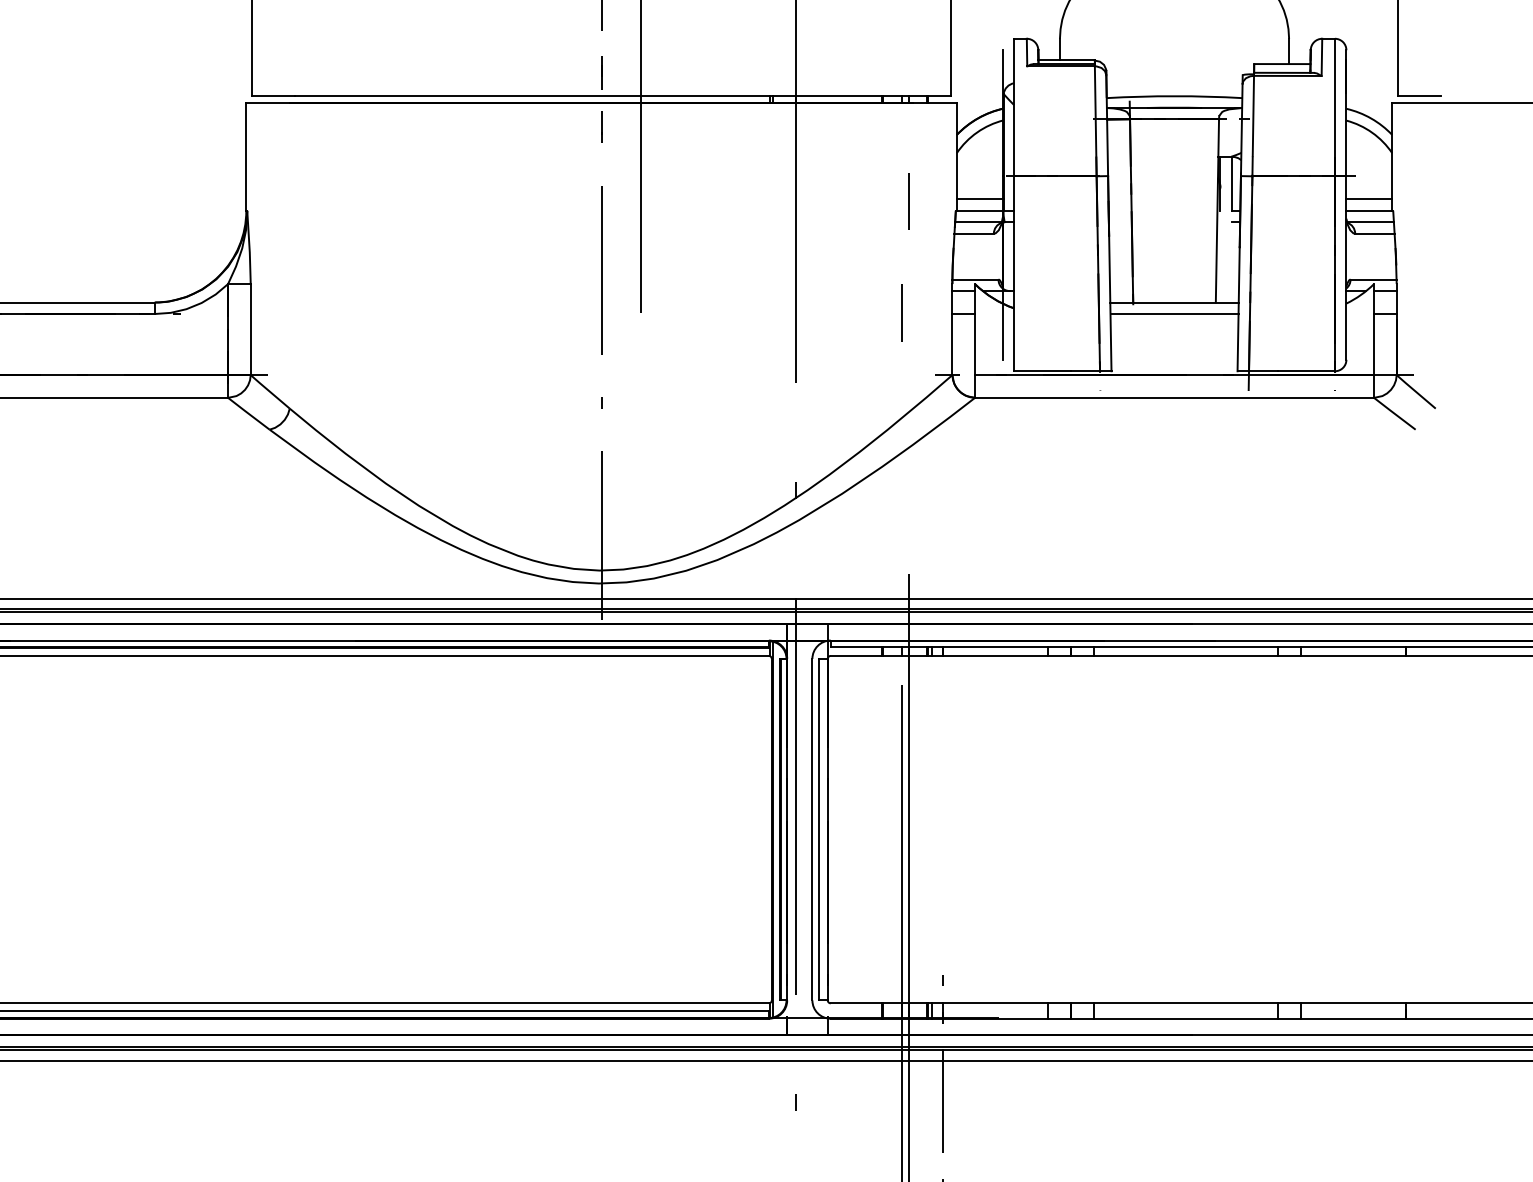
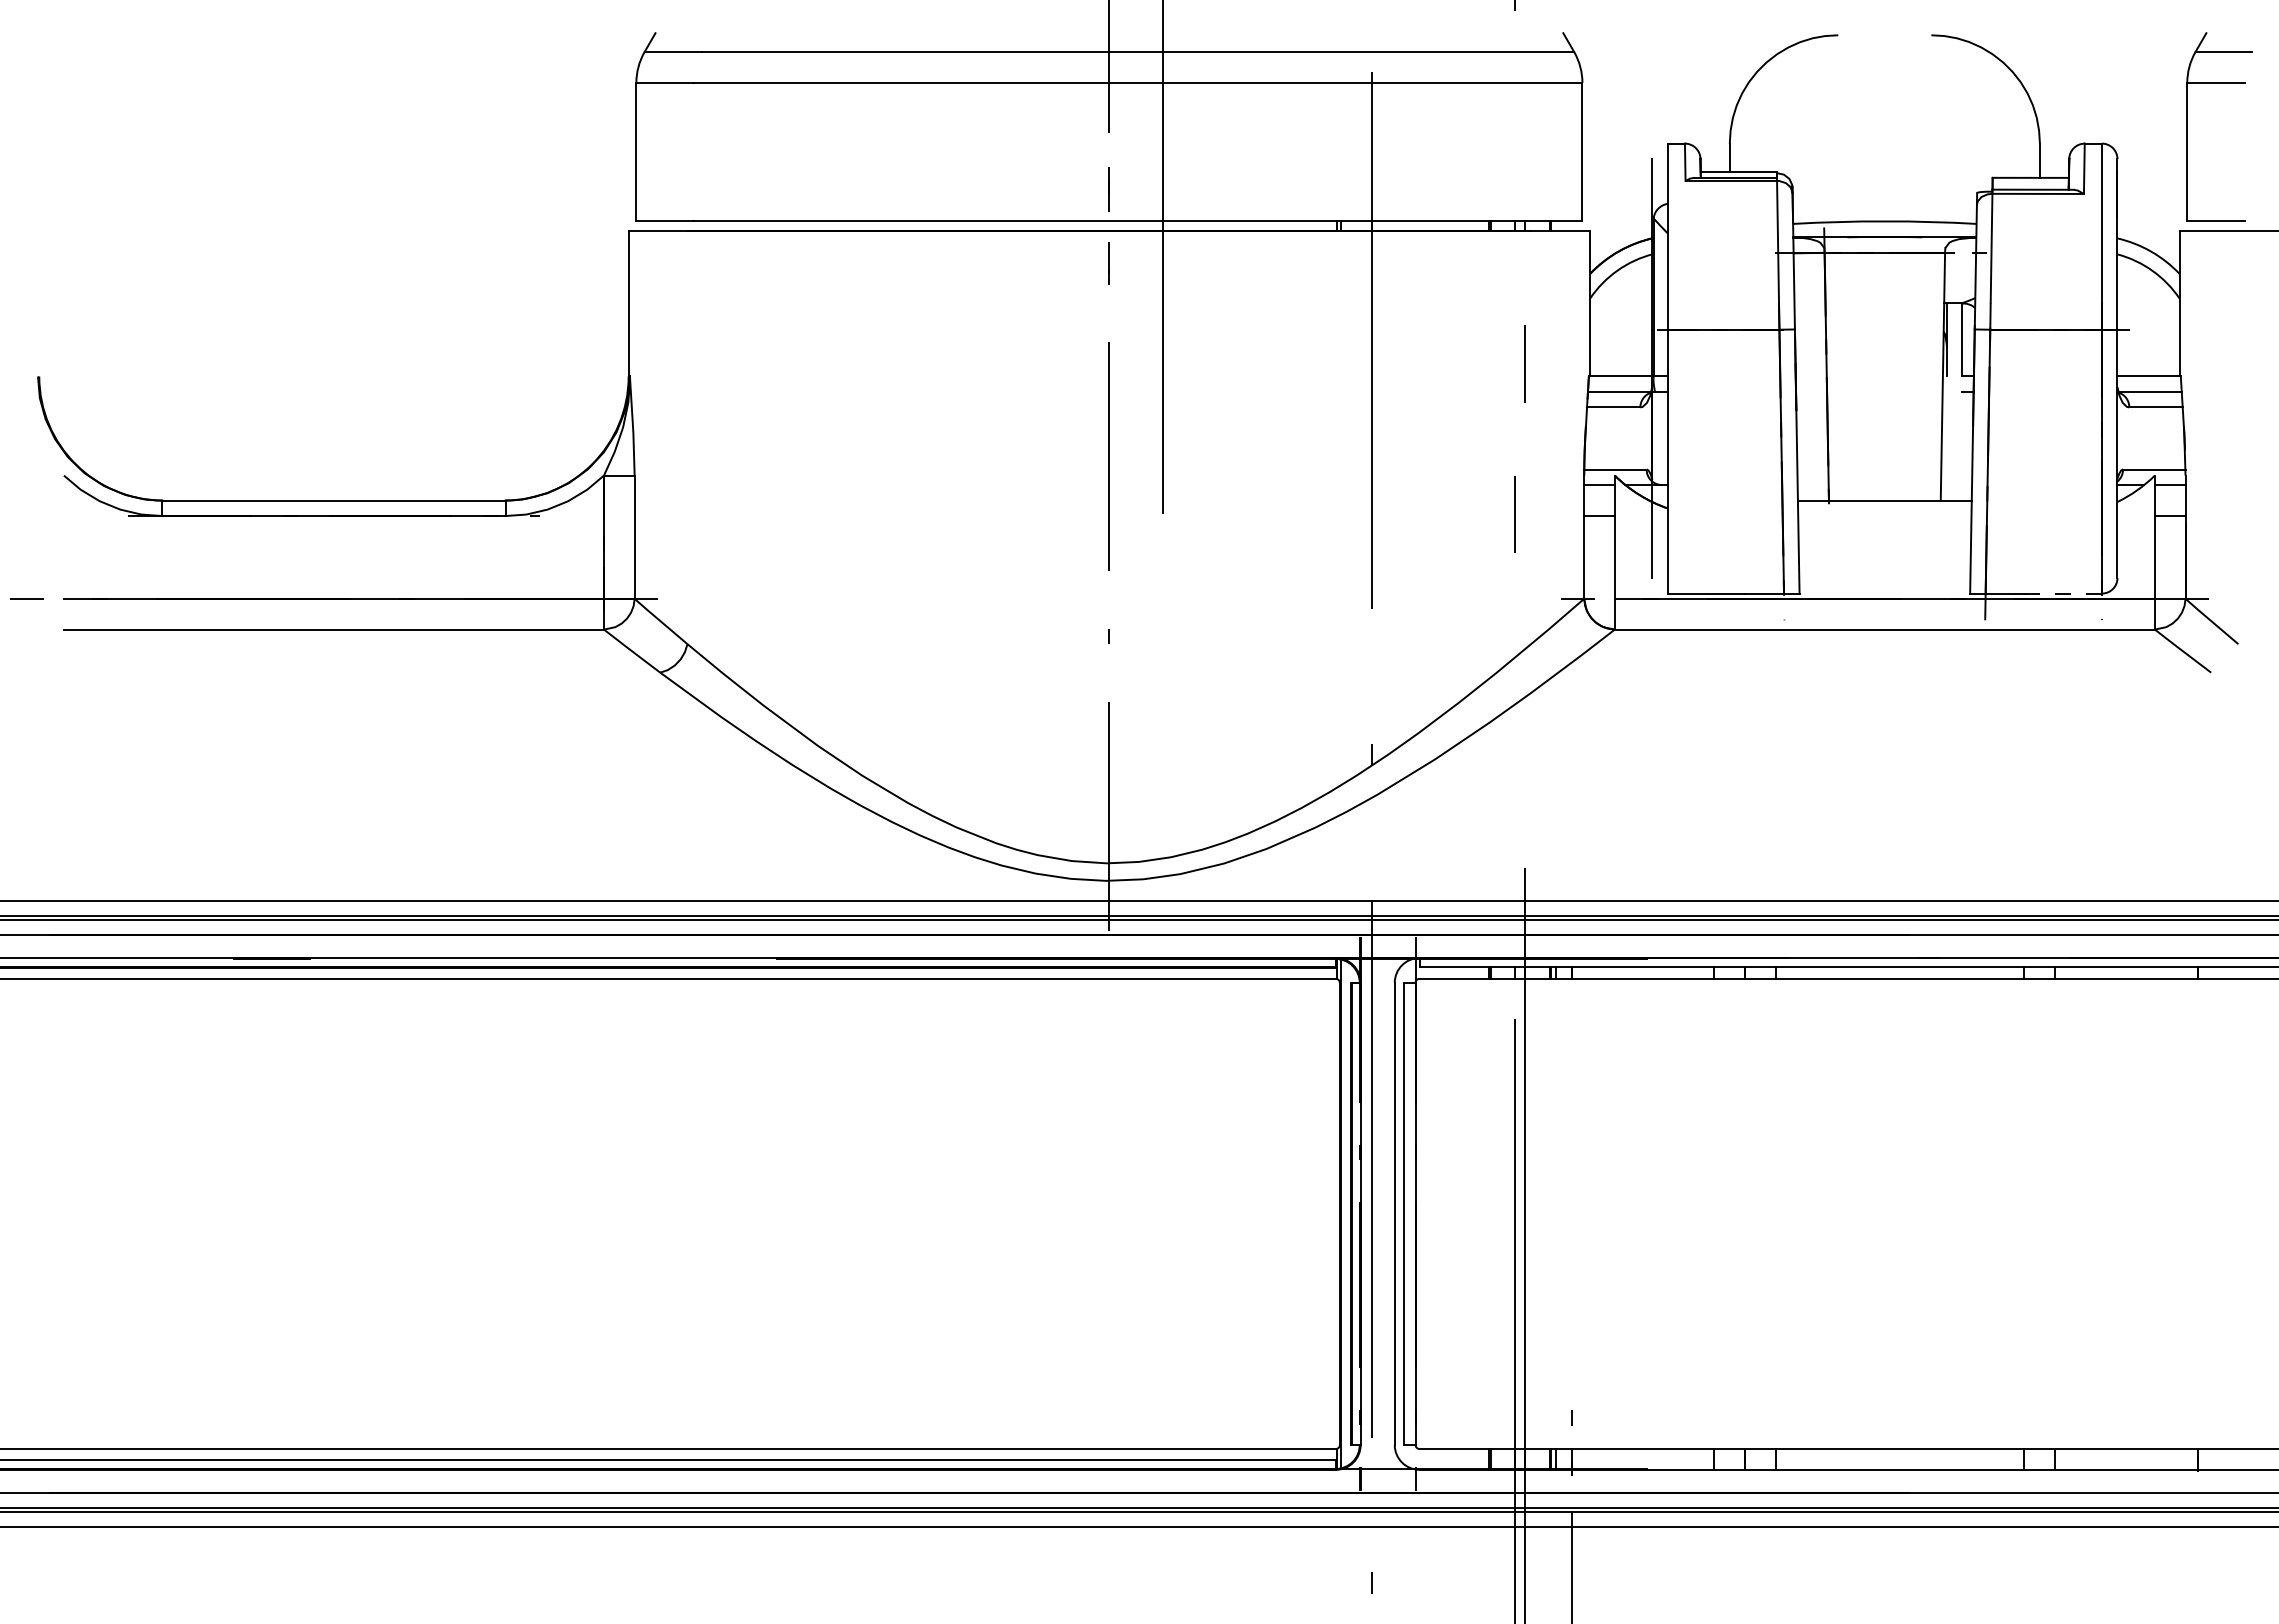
line: (979, 199) -> (1621, 360), removed
line: (1369, 199) -> (2148, 360), removed
line: (1174, 314) -> (1884, 516), removed
line: (1306, 371) -> (2063, 593), solid -> dashed

